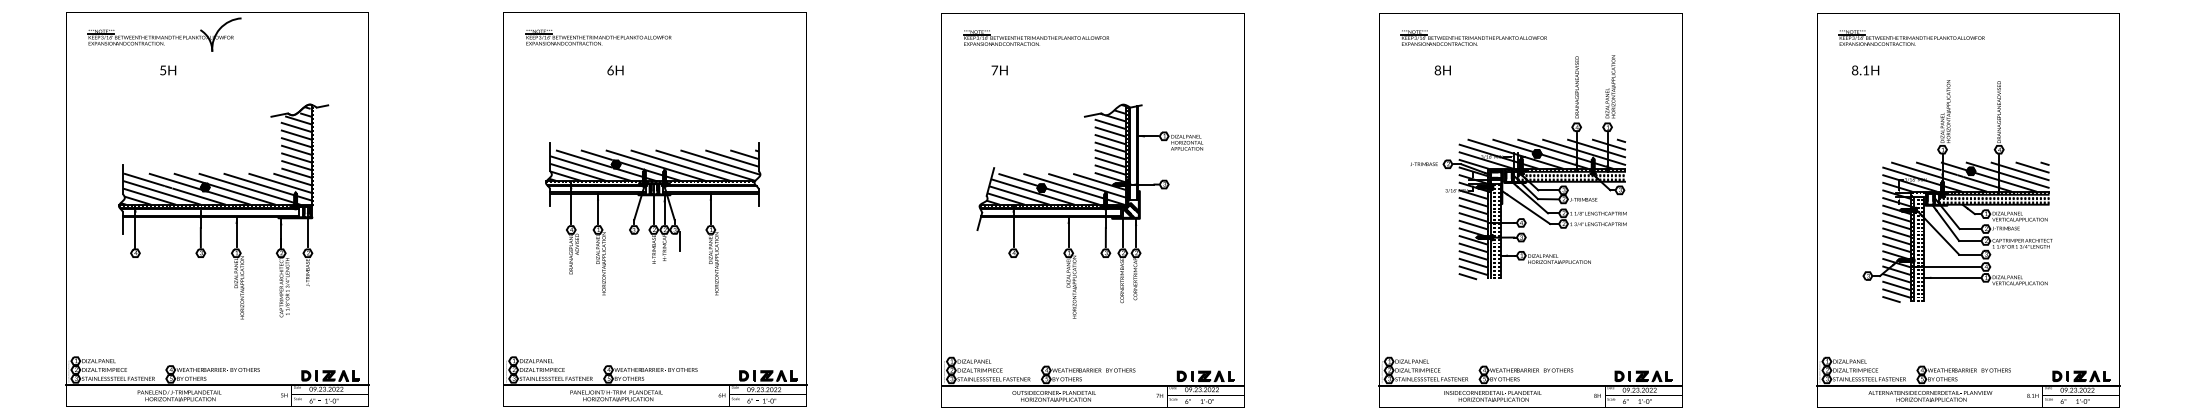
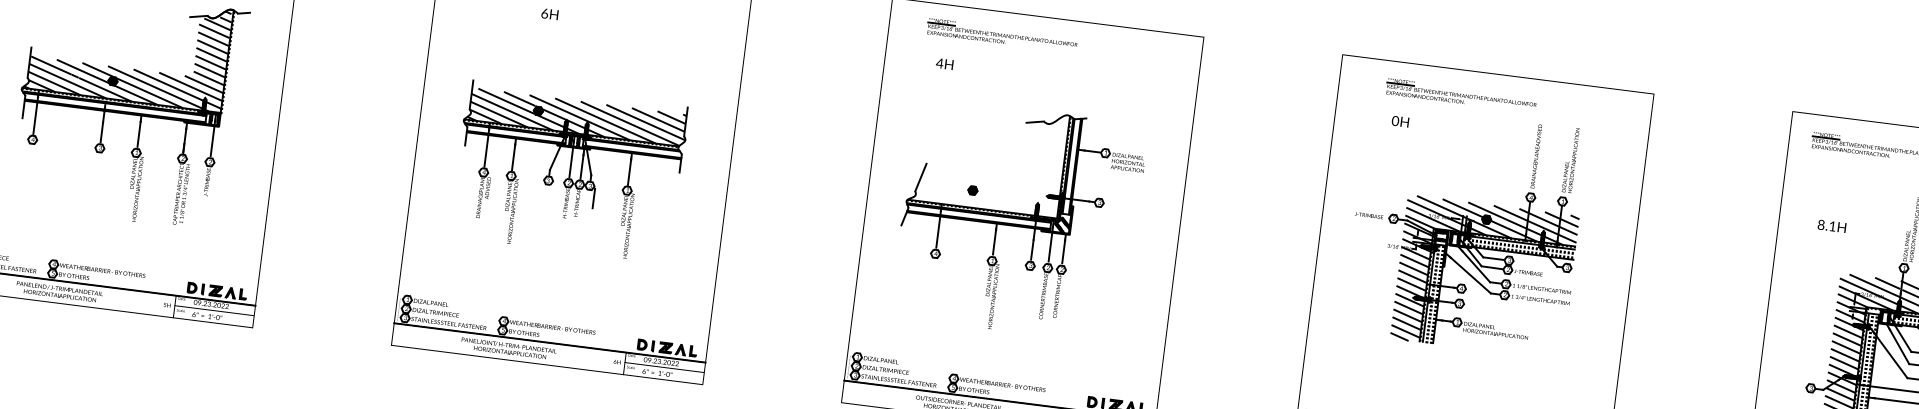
part: (1036, 37) -> (1002, 34), moved
part: (1473, 37) -> (1461, 94), moved
text: (994, 70) -> (939, 63), 7H -> 4H
text: (1437, 70) -> (1395, 121), 8H -> 0H
text: (1865, 70) -> (1831, 226), moved
hatch: (1055, 154) -> (991, 157), removed

